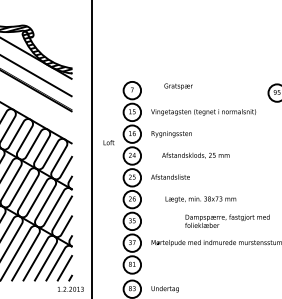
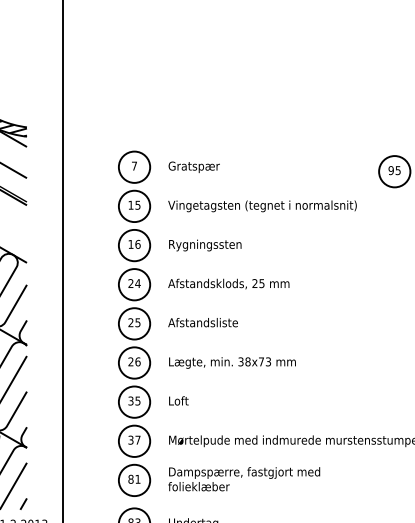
text: (178, 86) -> (194, 167), moved
text: (108, 142) -> (177, 400), moved
text: (195, 155) -> (228, 283), moved
text: (200, 199) -> (231, 362), moved
text: (227, 220) -> (244, 477), moved

